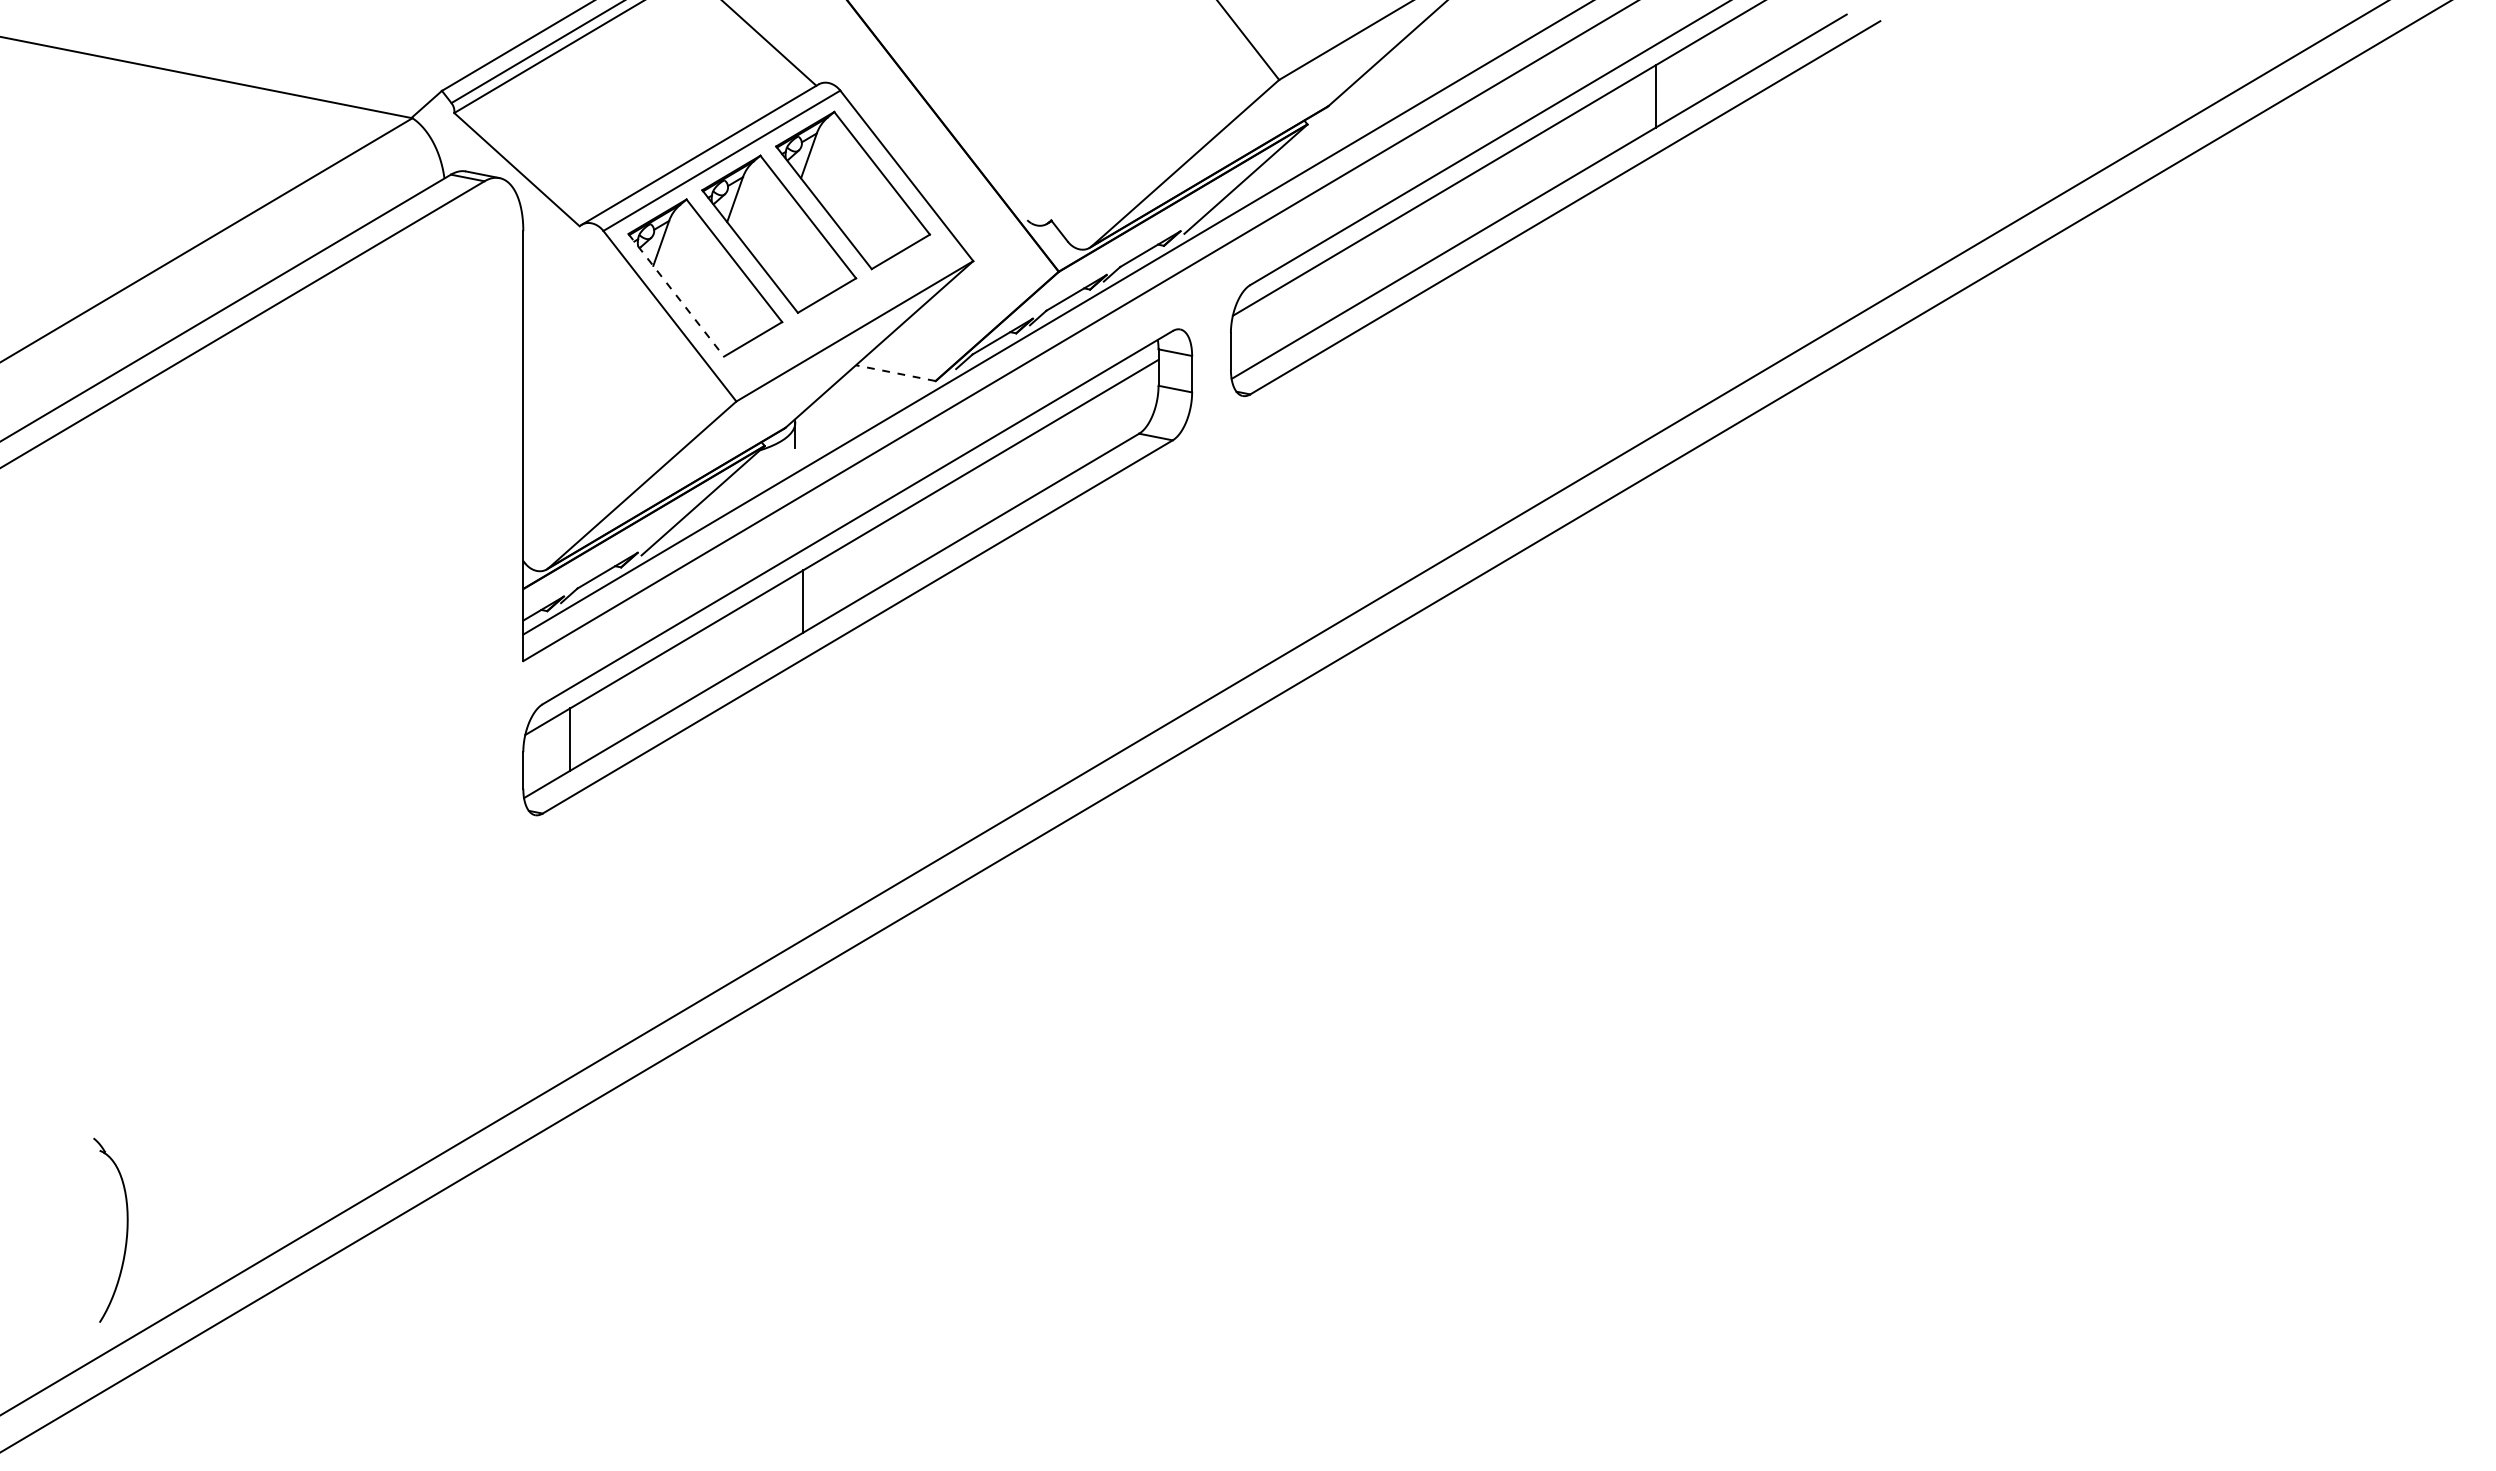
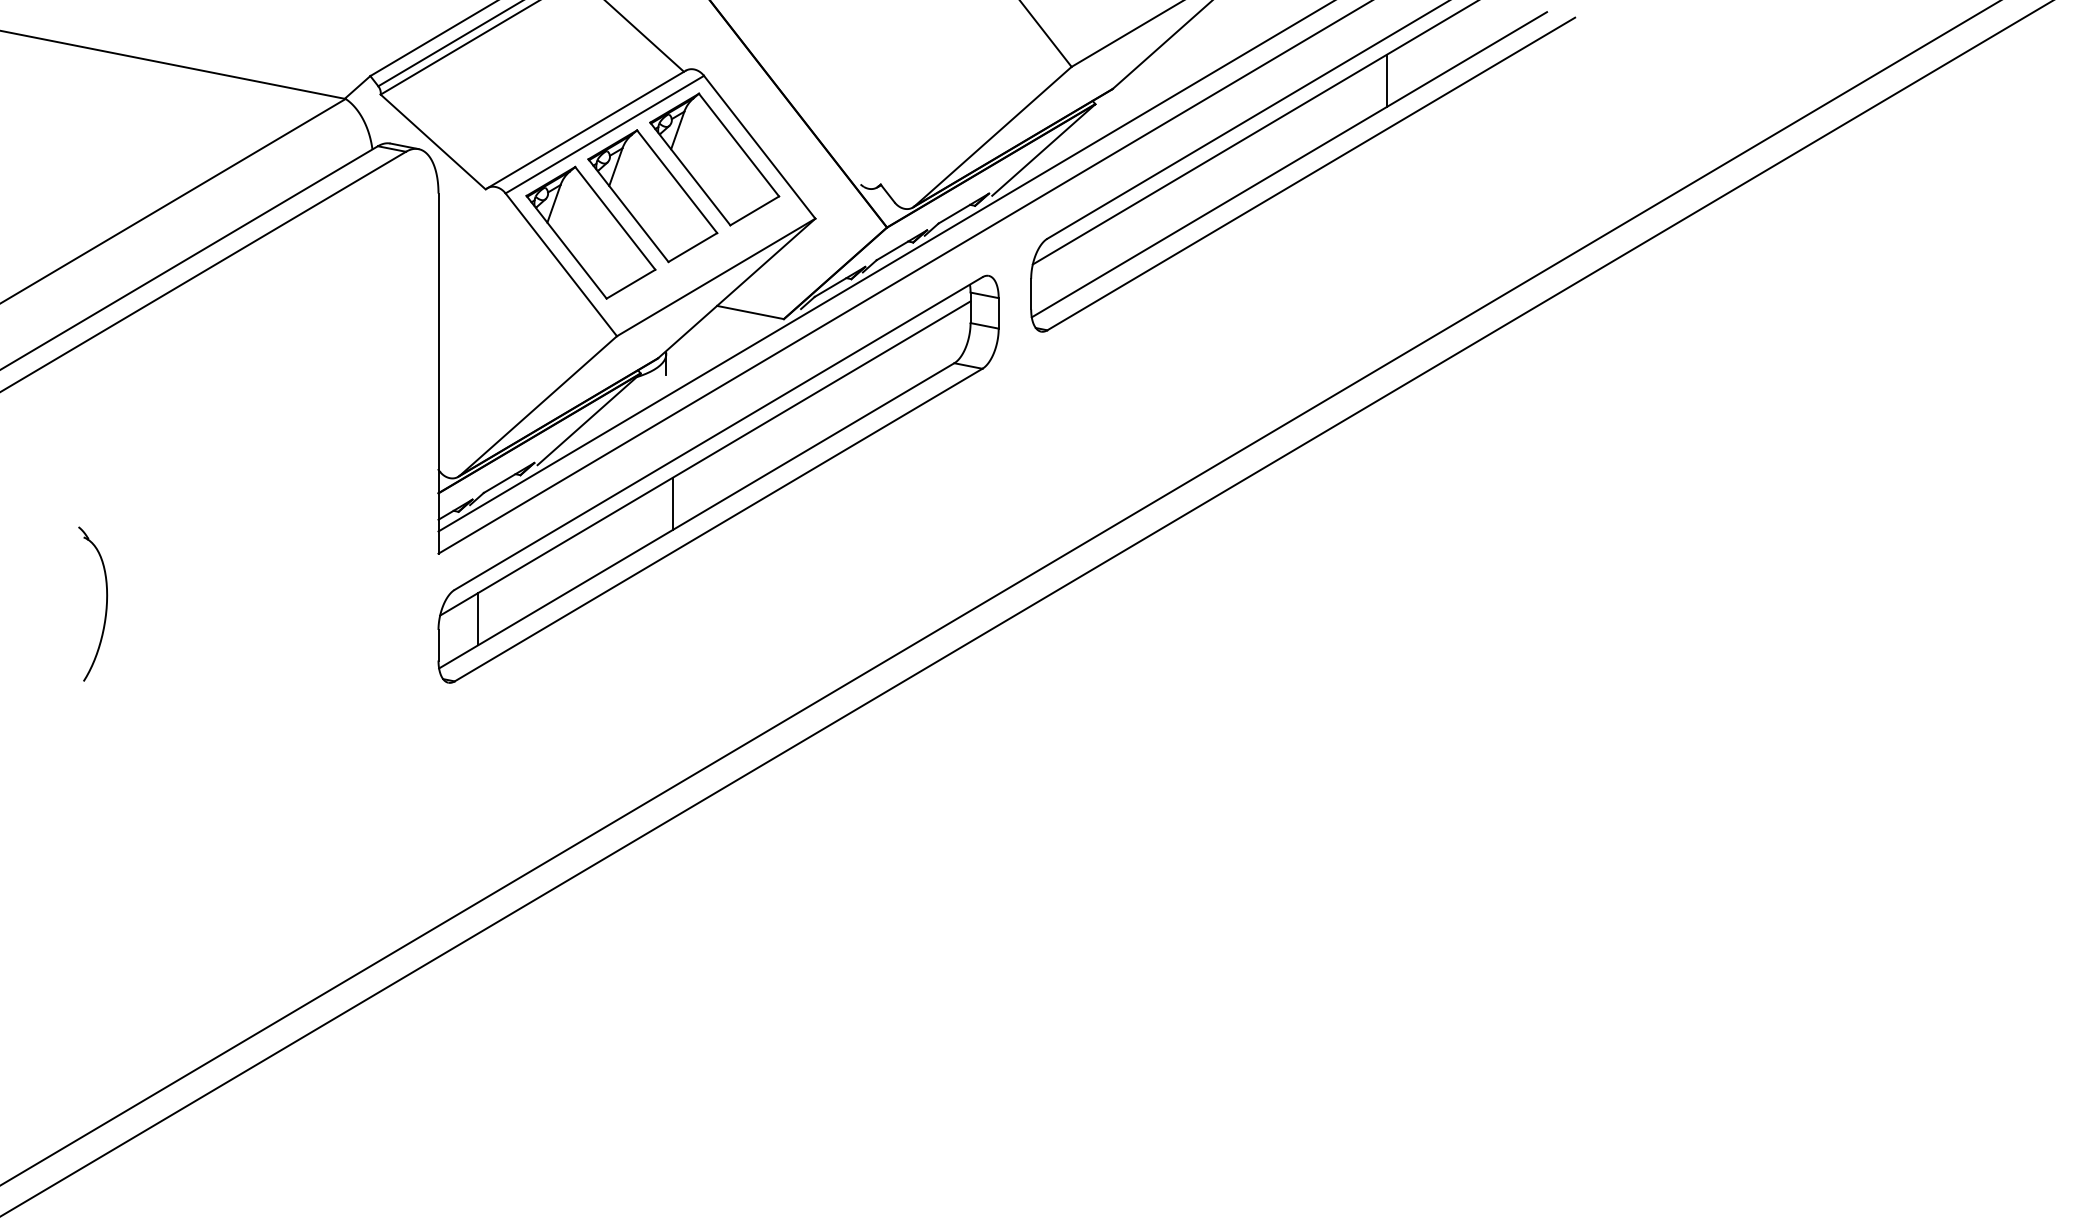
line: (676, 295) -> (566, 247), dashed -> solid
line: (895, 373) -> (750, 312), dashed -> solid
part: (126, 1229) -> (106, 603), moved

